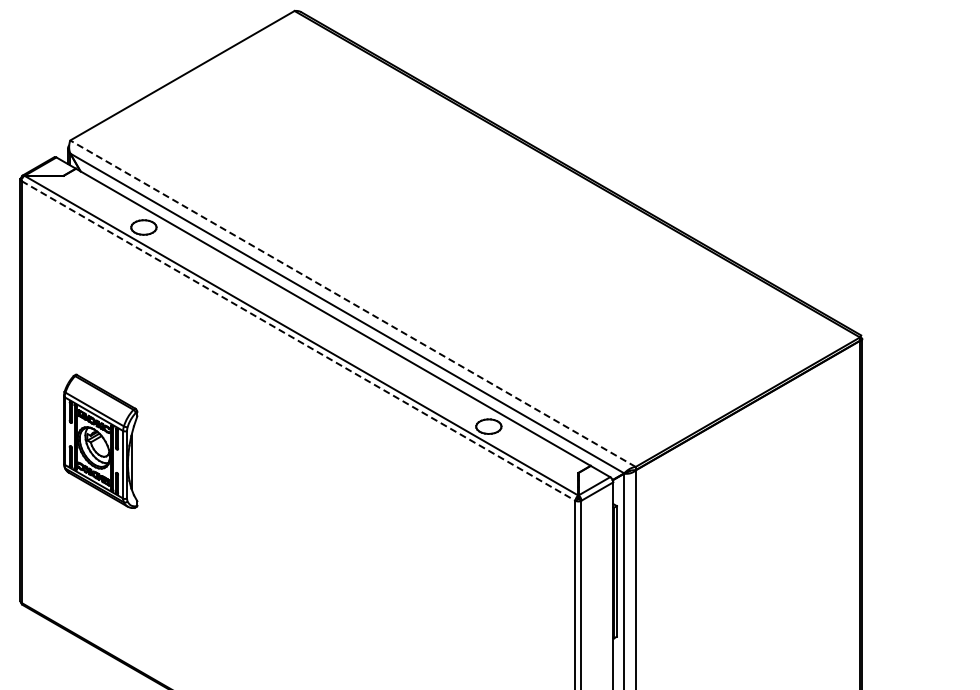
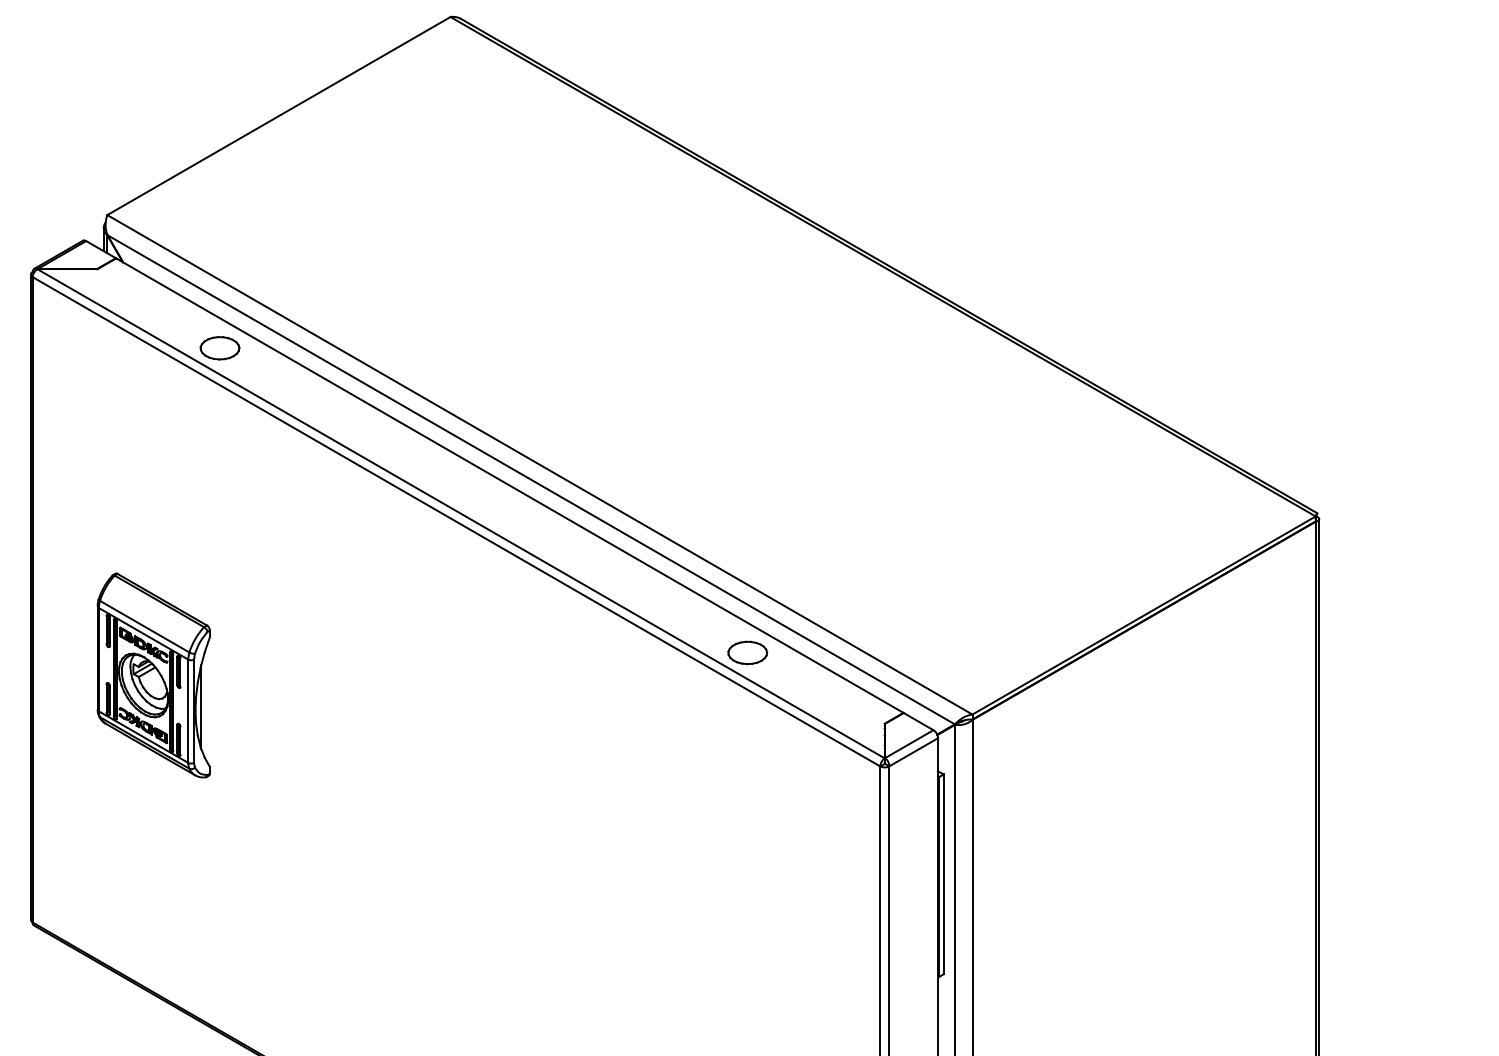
line: (352, 303) -> (539, 464), dashed -> solid
line: (298, 340) -> (456, 521), dashed -> solid

